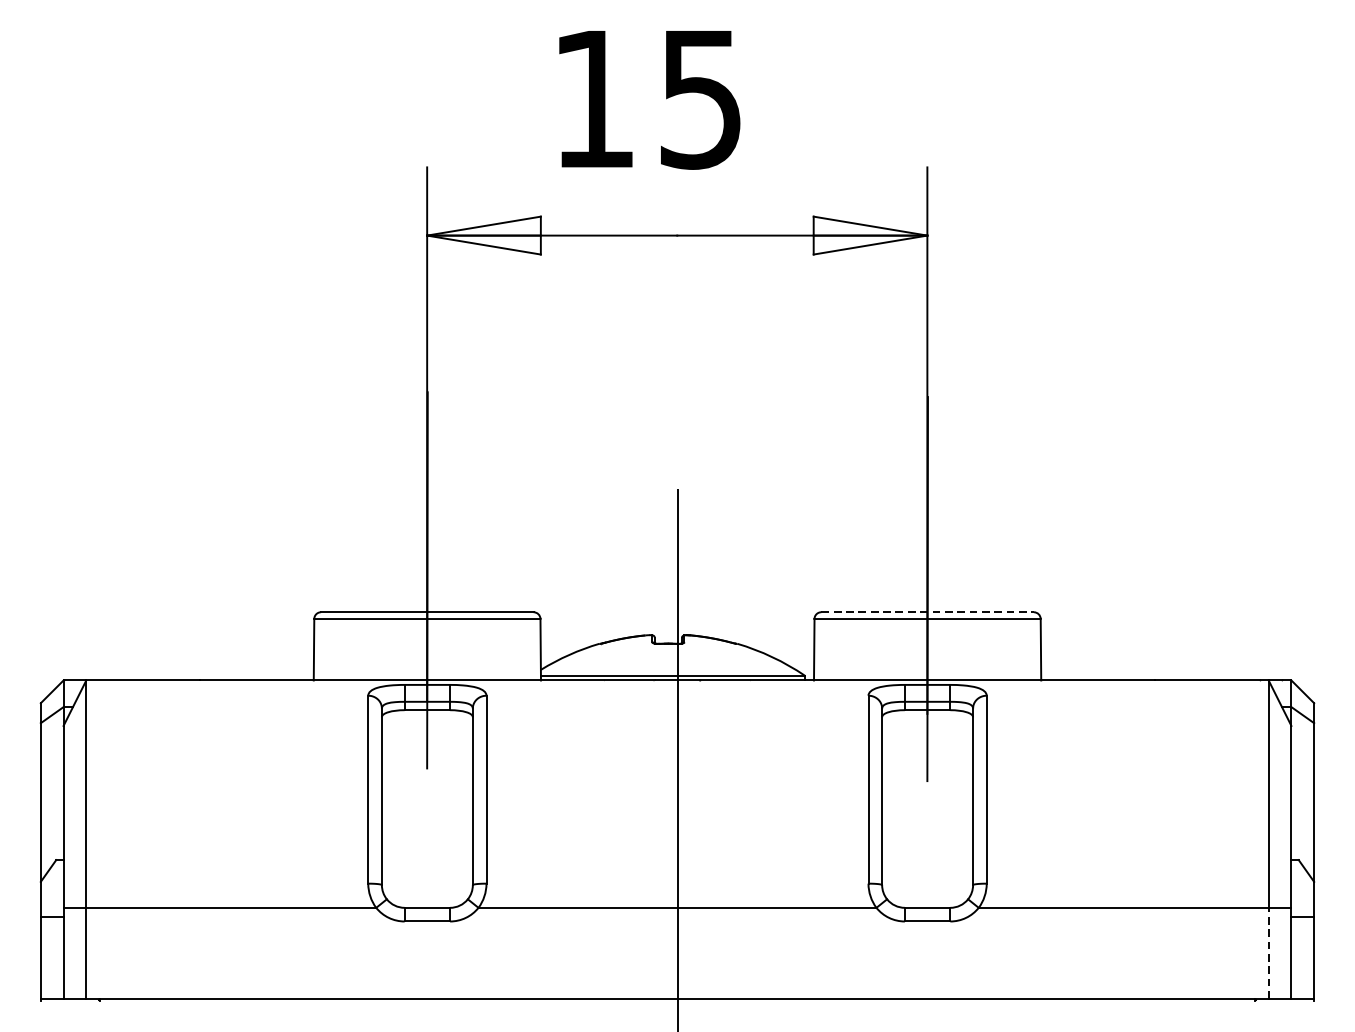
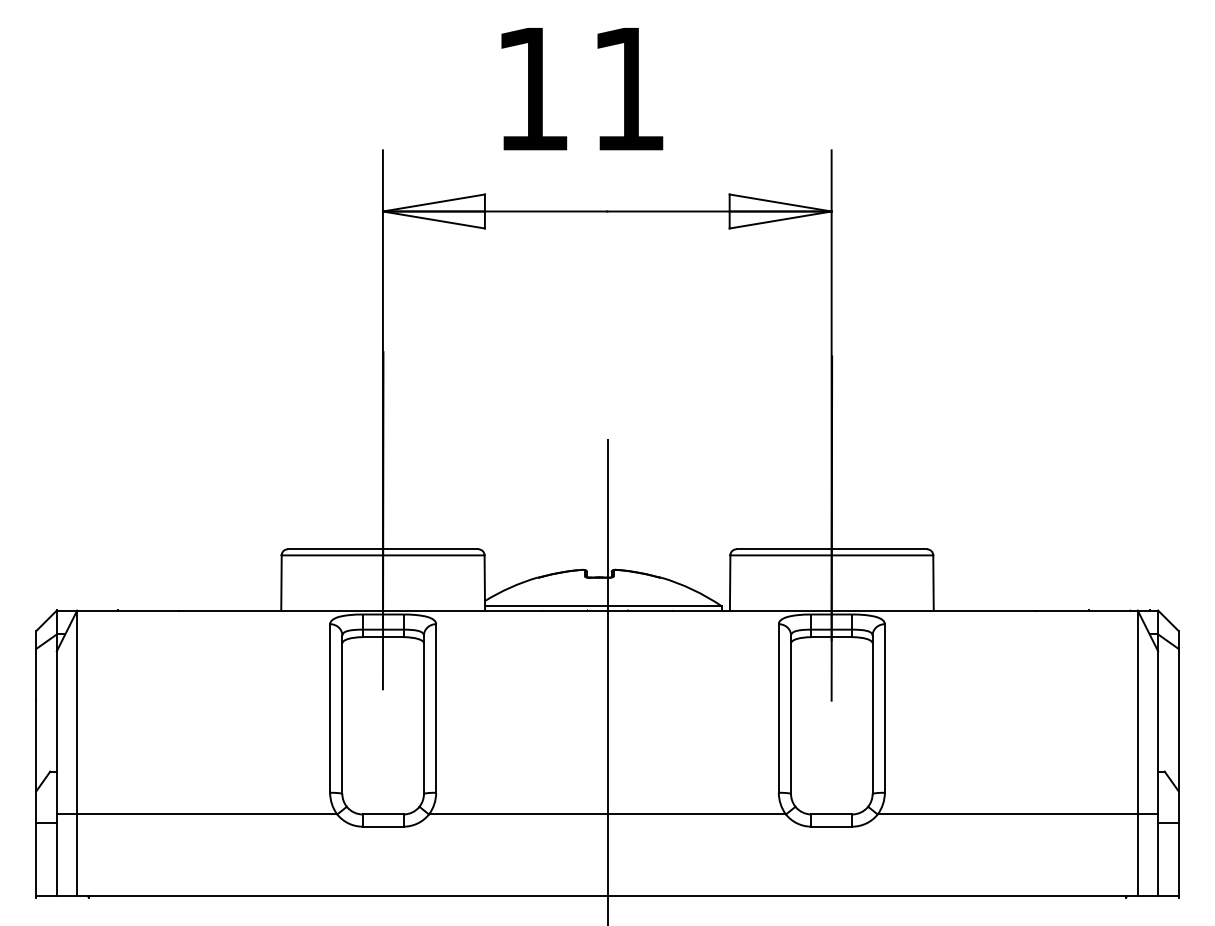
text: (699, 100) -> (627, 90), 15 -> 11
line: (928, 612) -> (832, 549), dashed -> solid
line: (1268, 953) -> (1137, 855), dashed -> solid

